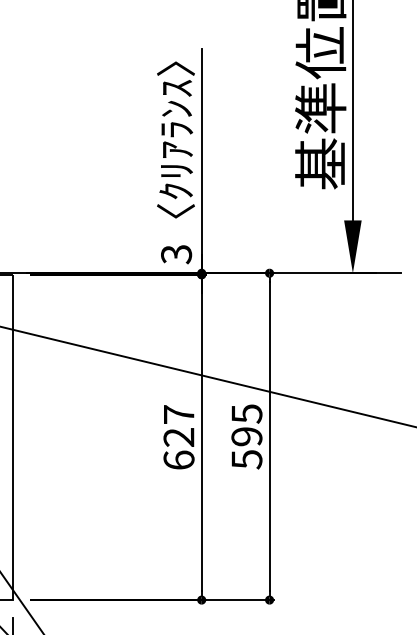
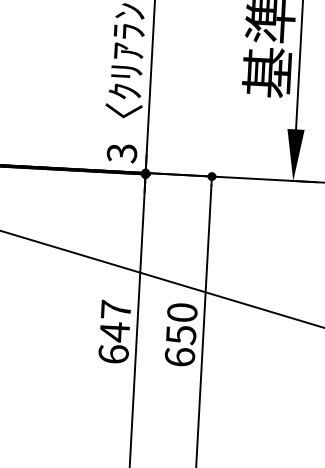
text: (246, 436) -> (180, 334), 595 -> 650
text: (178, 437) -> (114, 332), 627 -> 647

